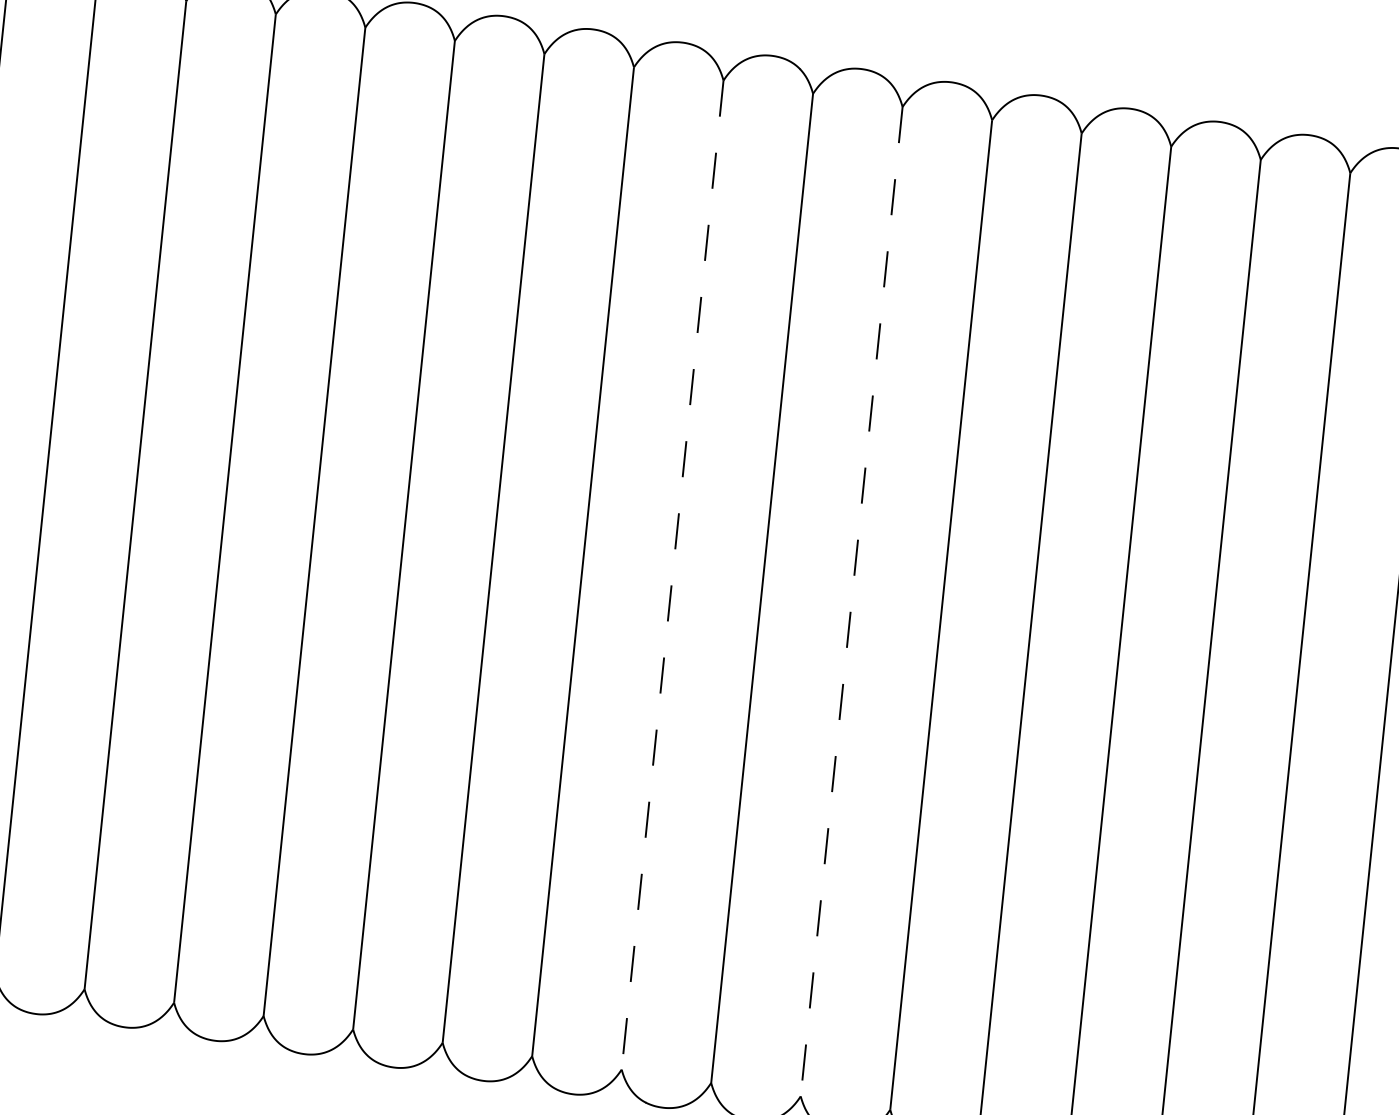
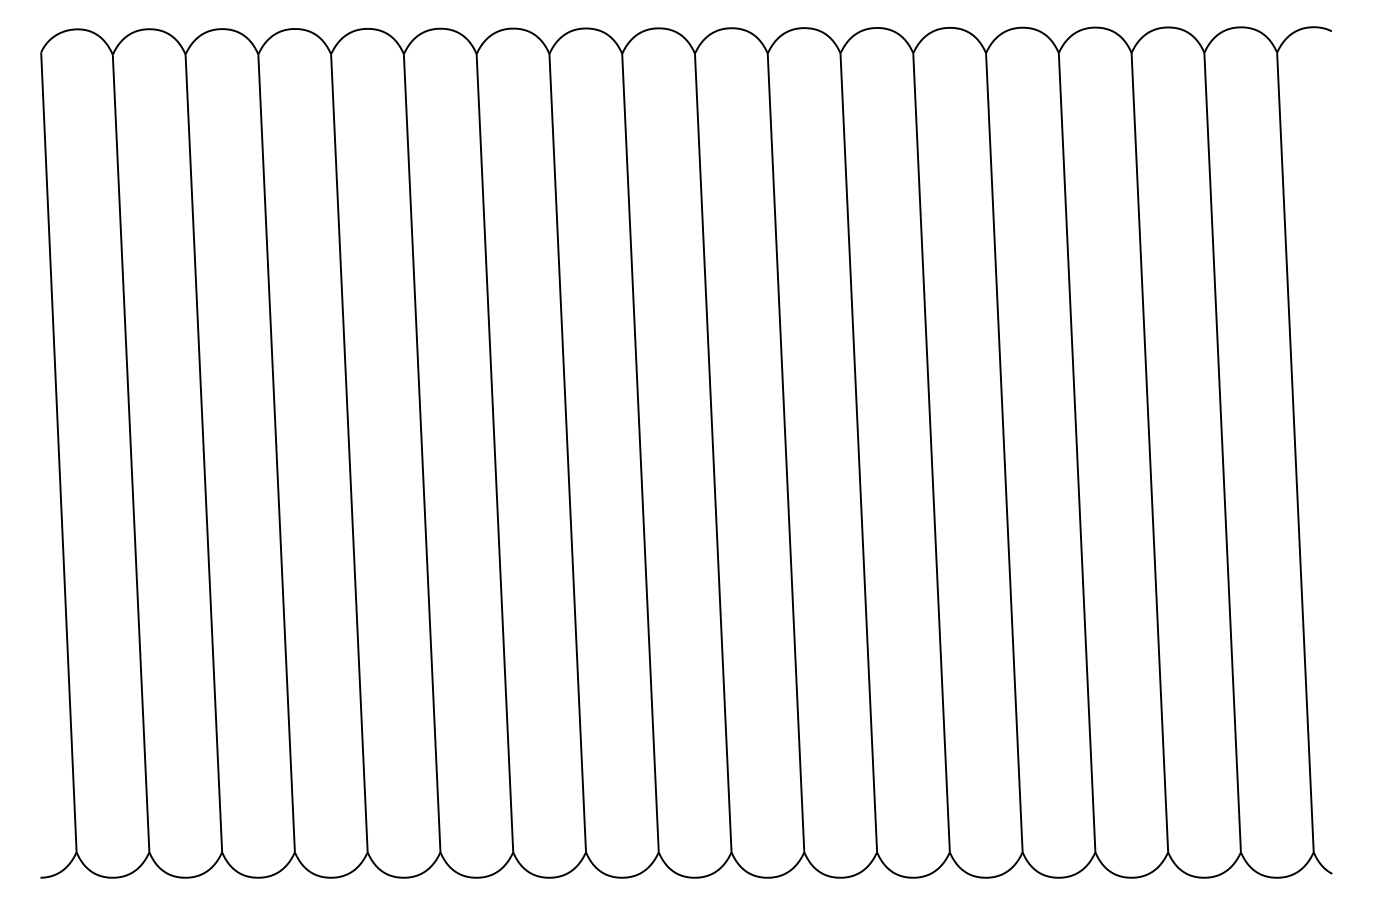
line: (672, 575) -> (640, 453), dashed -> solid
line: (852, 601) -> (786, 452), dashed -> solid

